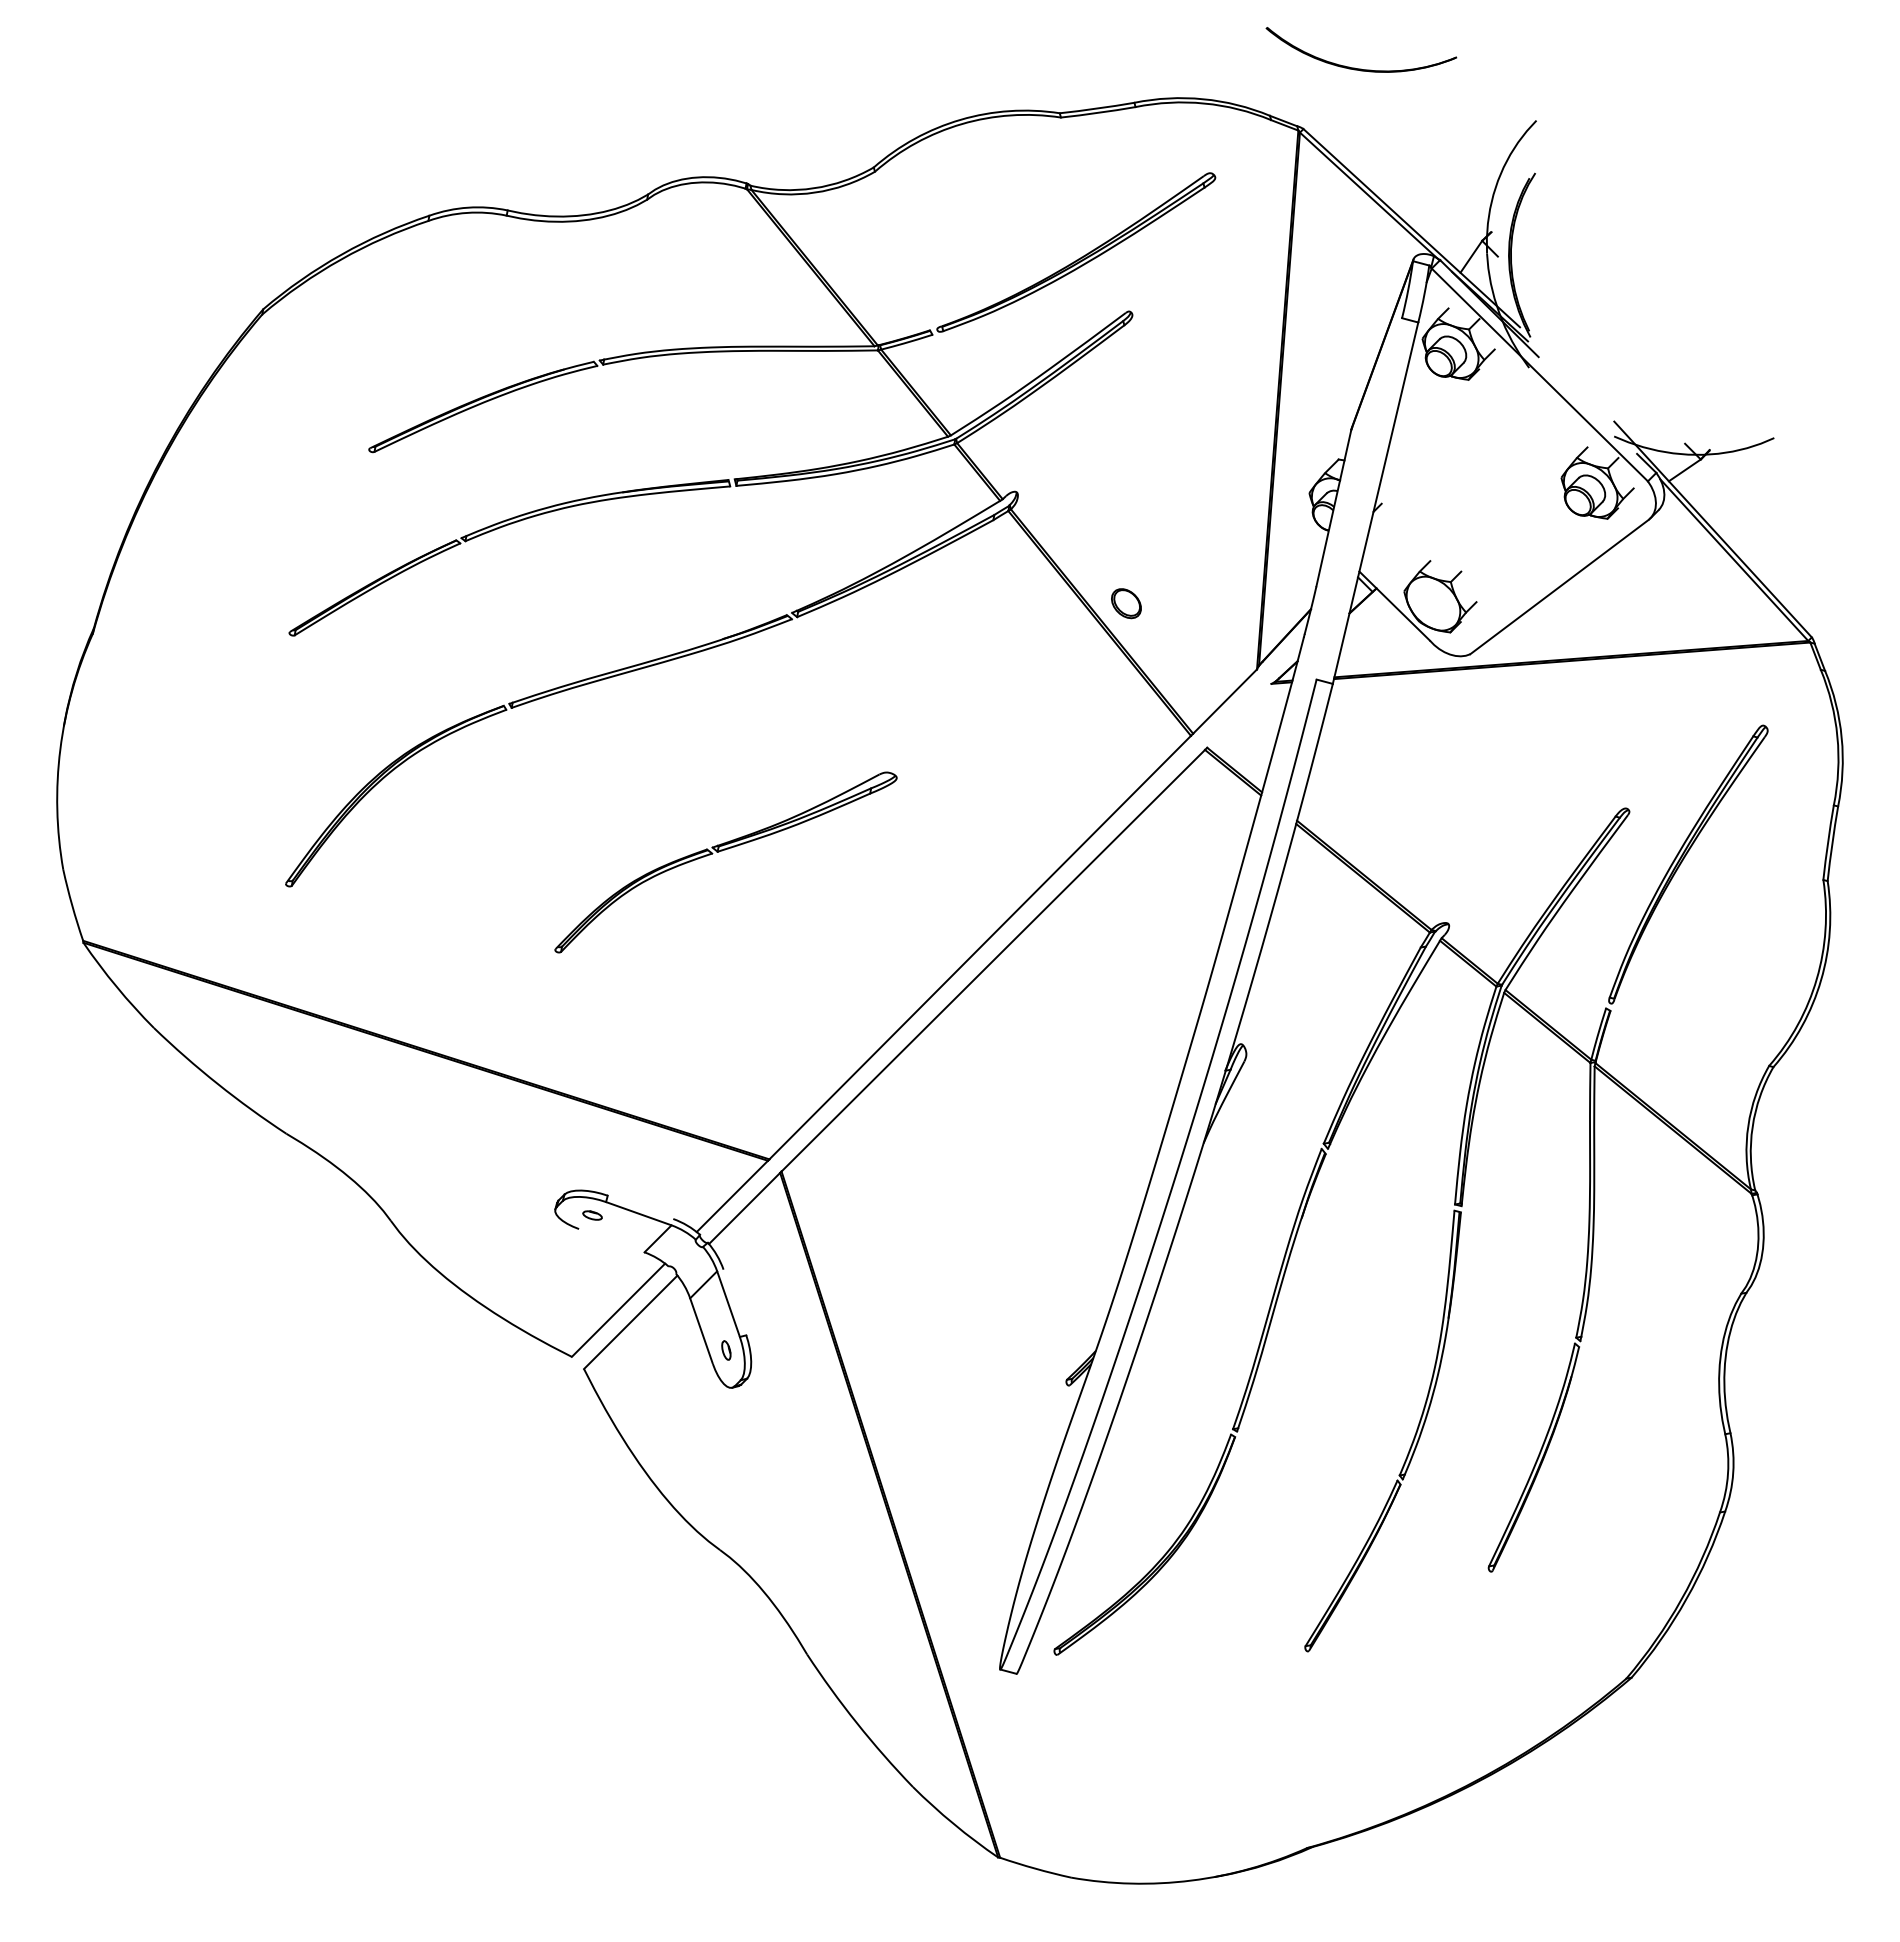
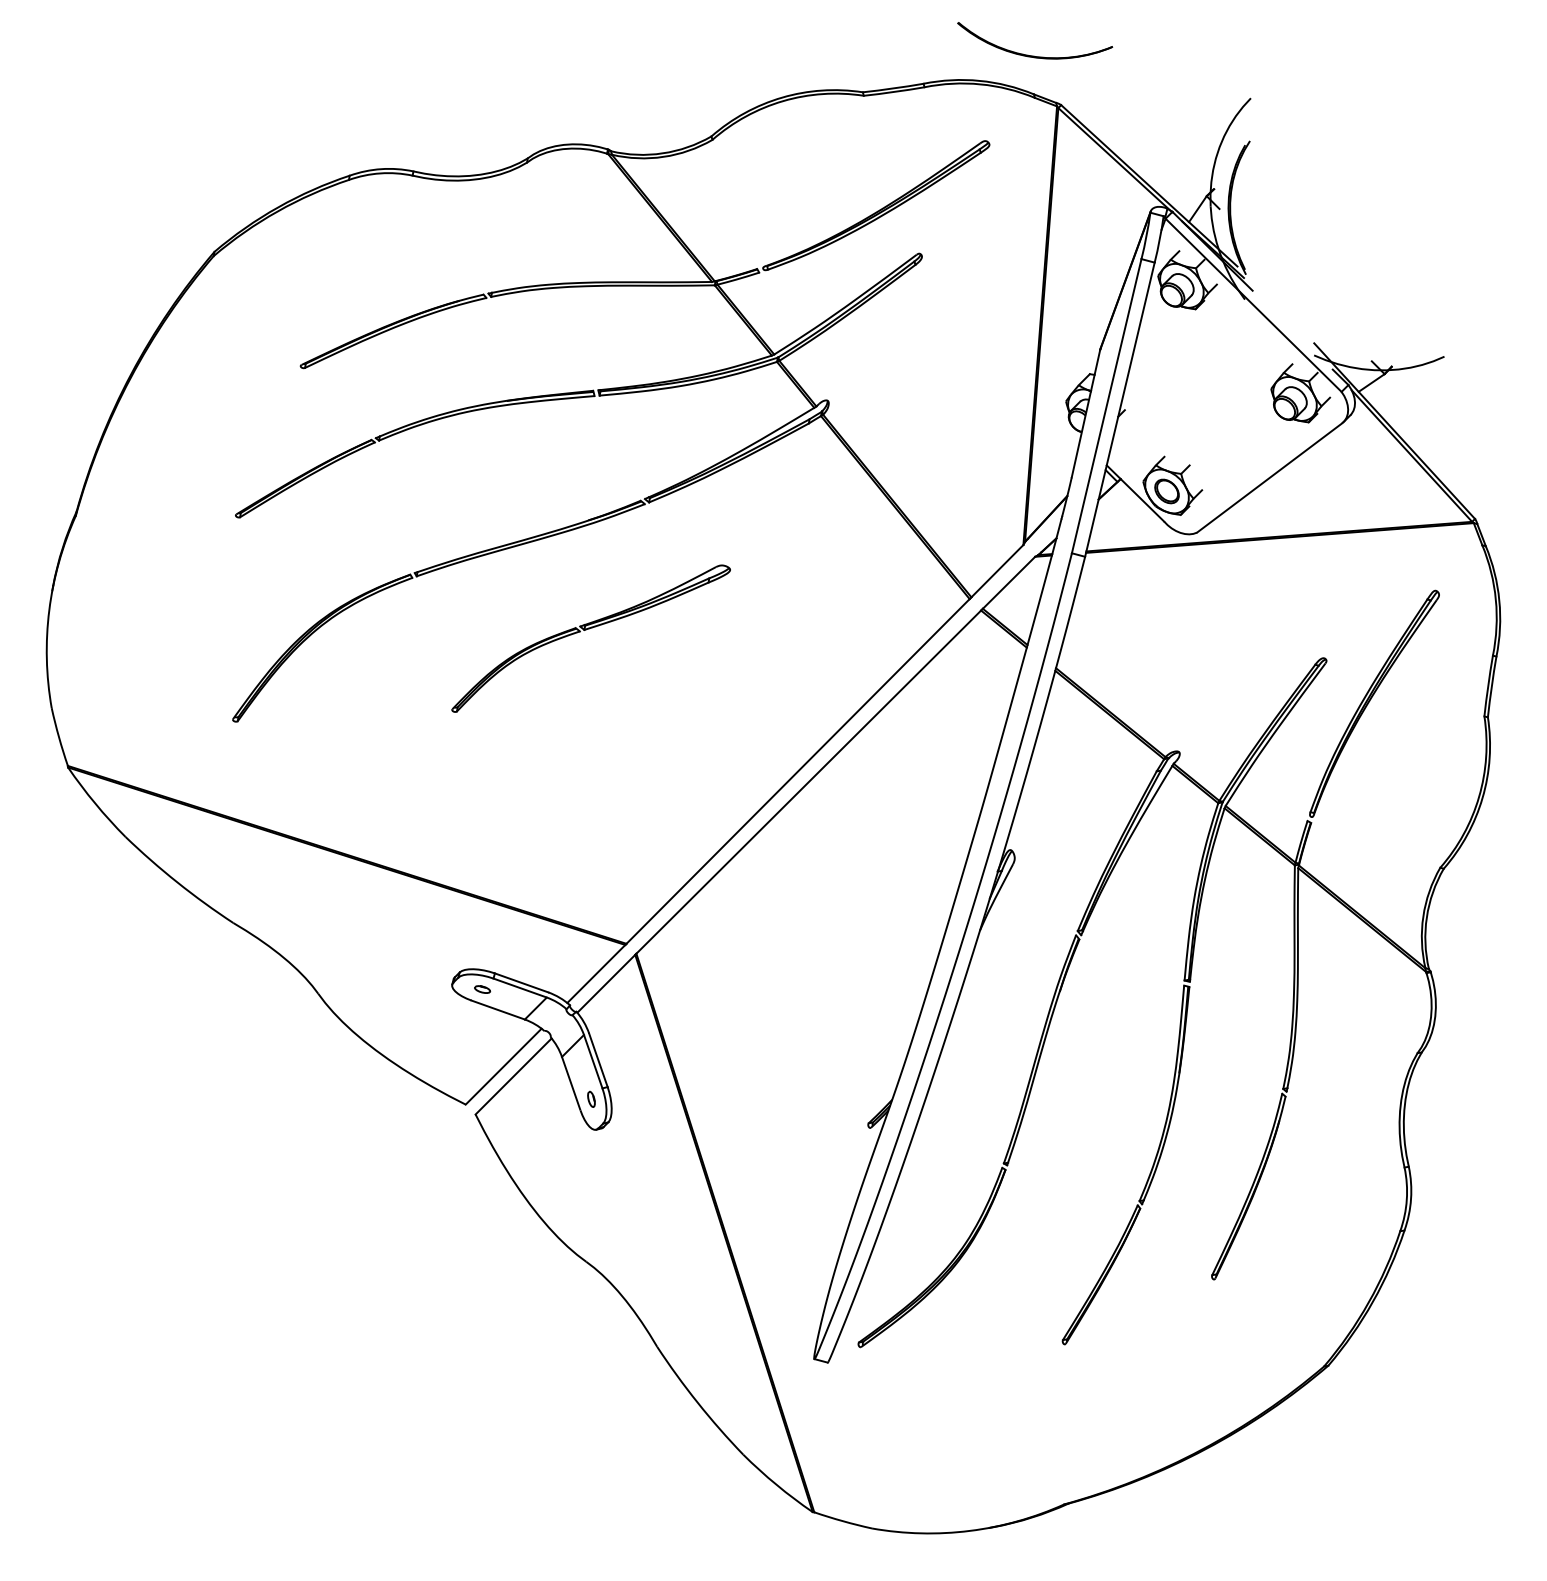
part: (1355, 67) -> (1030, 55), moved
line: (1359, 498) -> (1106, 405), added
part: (1126, 603) -> (1167, 491), moved
line: (1239, 715) -> (1009, 582), added
part: (722, 851) -> (588, 629), moved
line: (640, 1206) -> (521, 982), added
line: (611, 1240) -> (497, 1009), added
line: (734, 1302) -> (598, 1060), added

